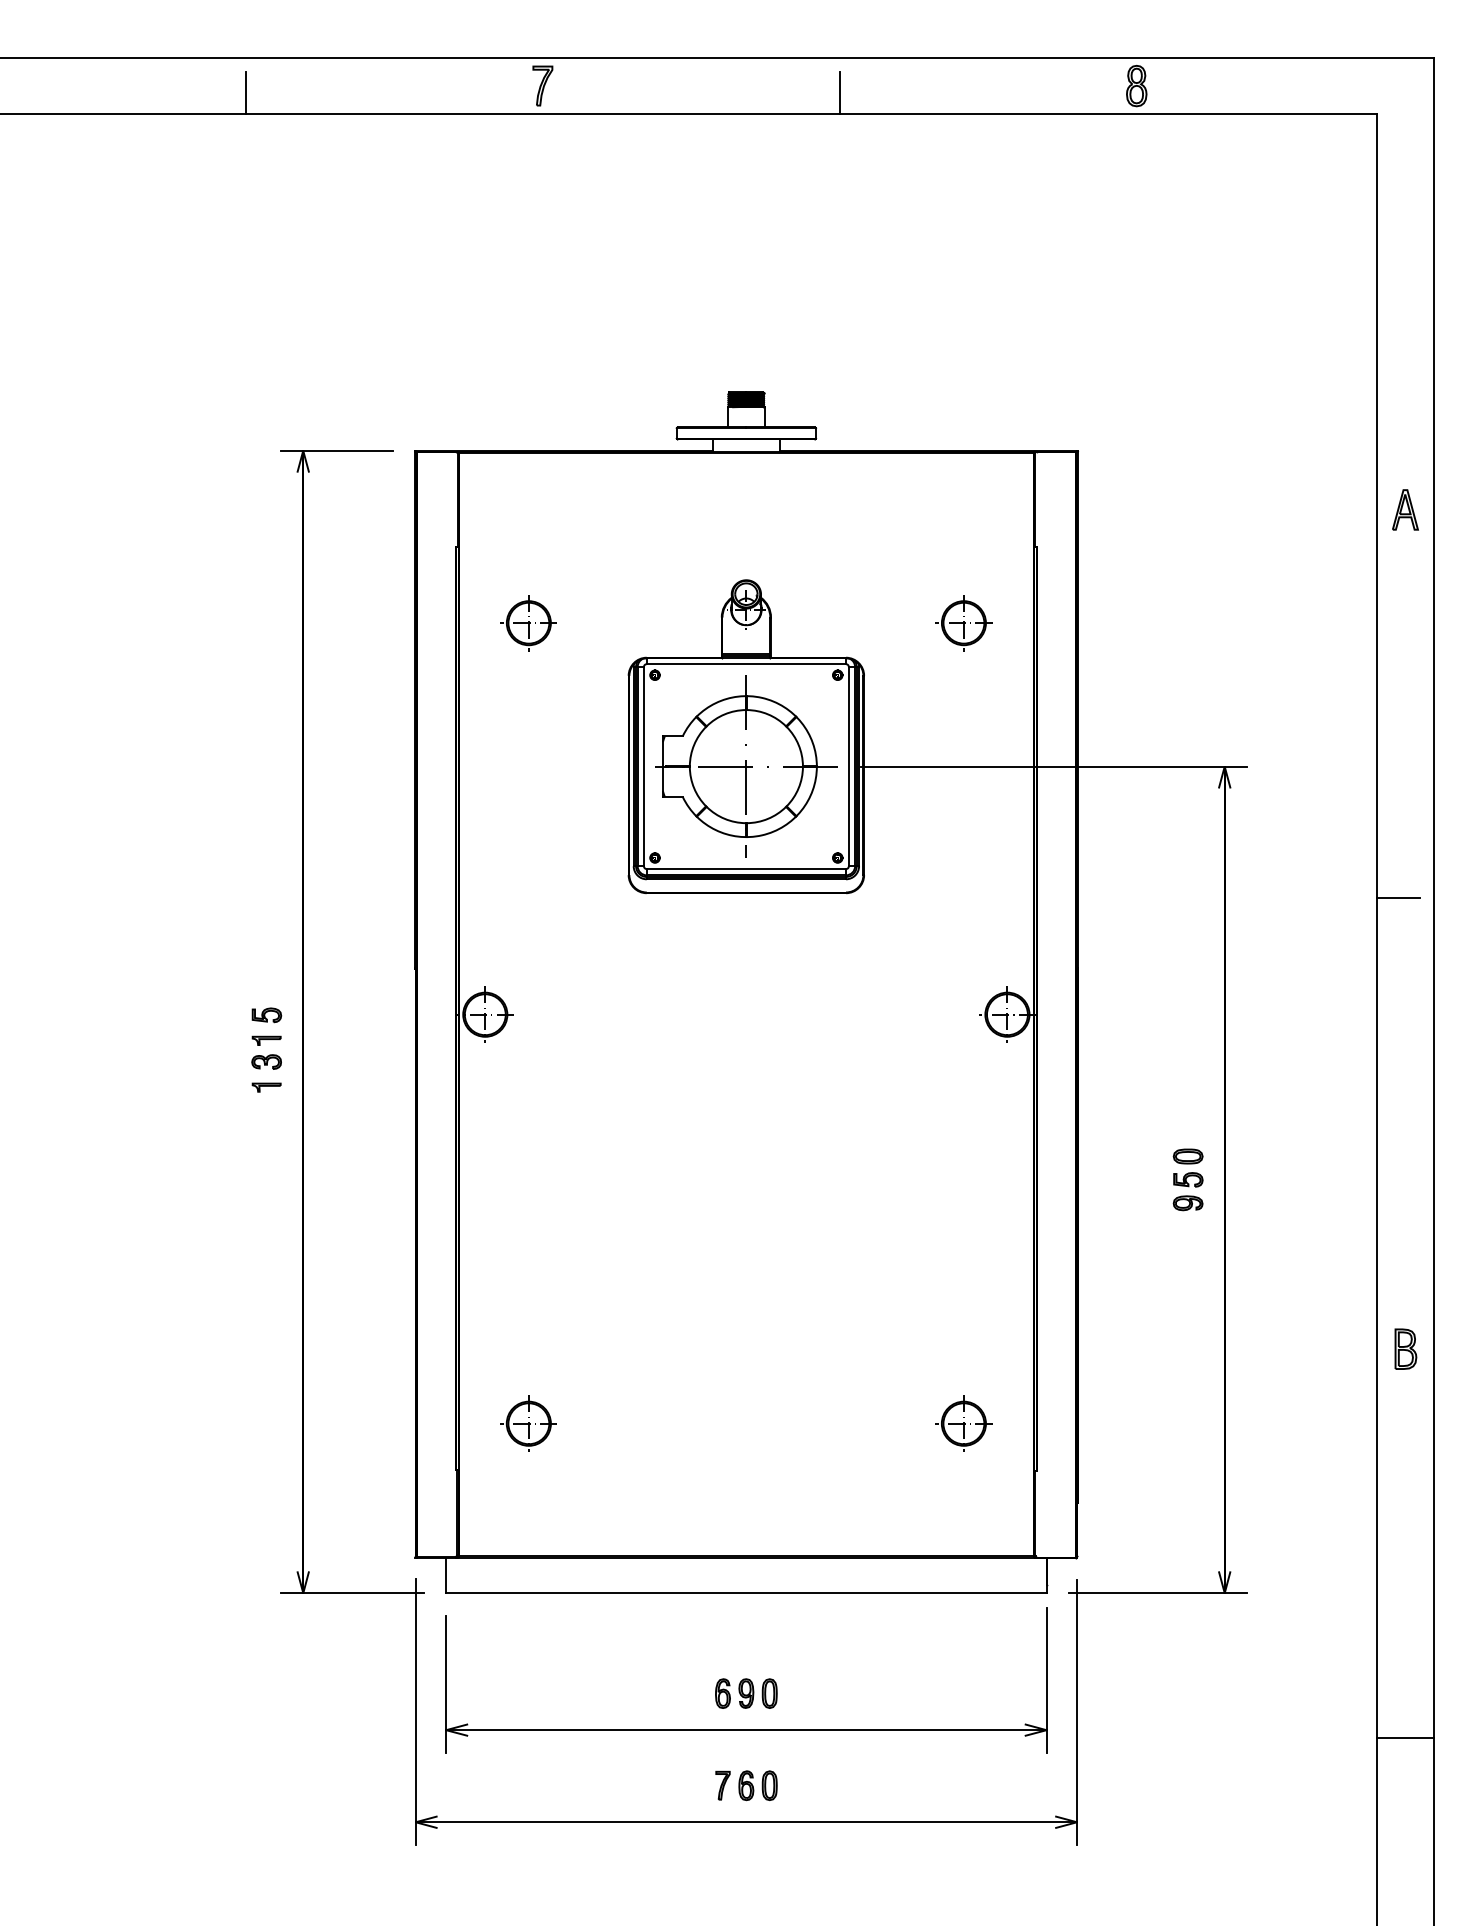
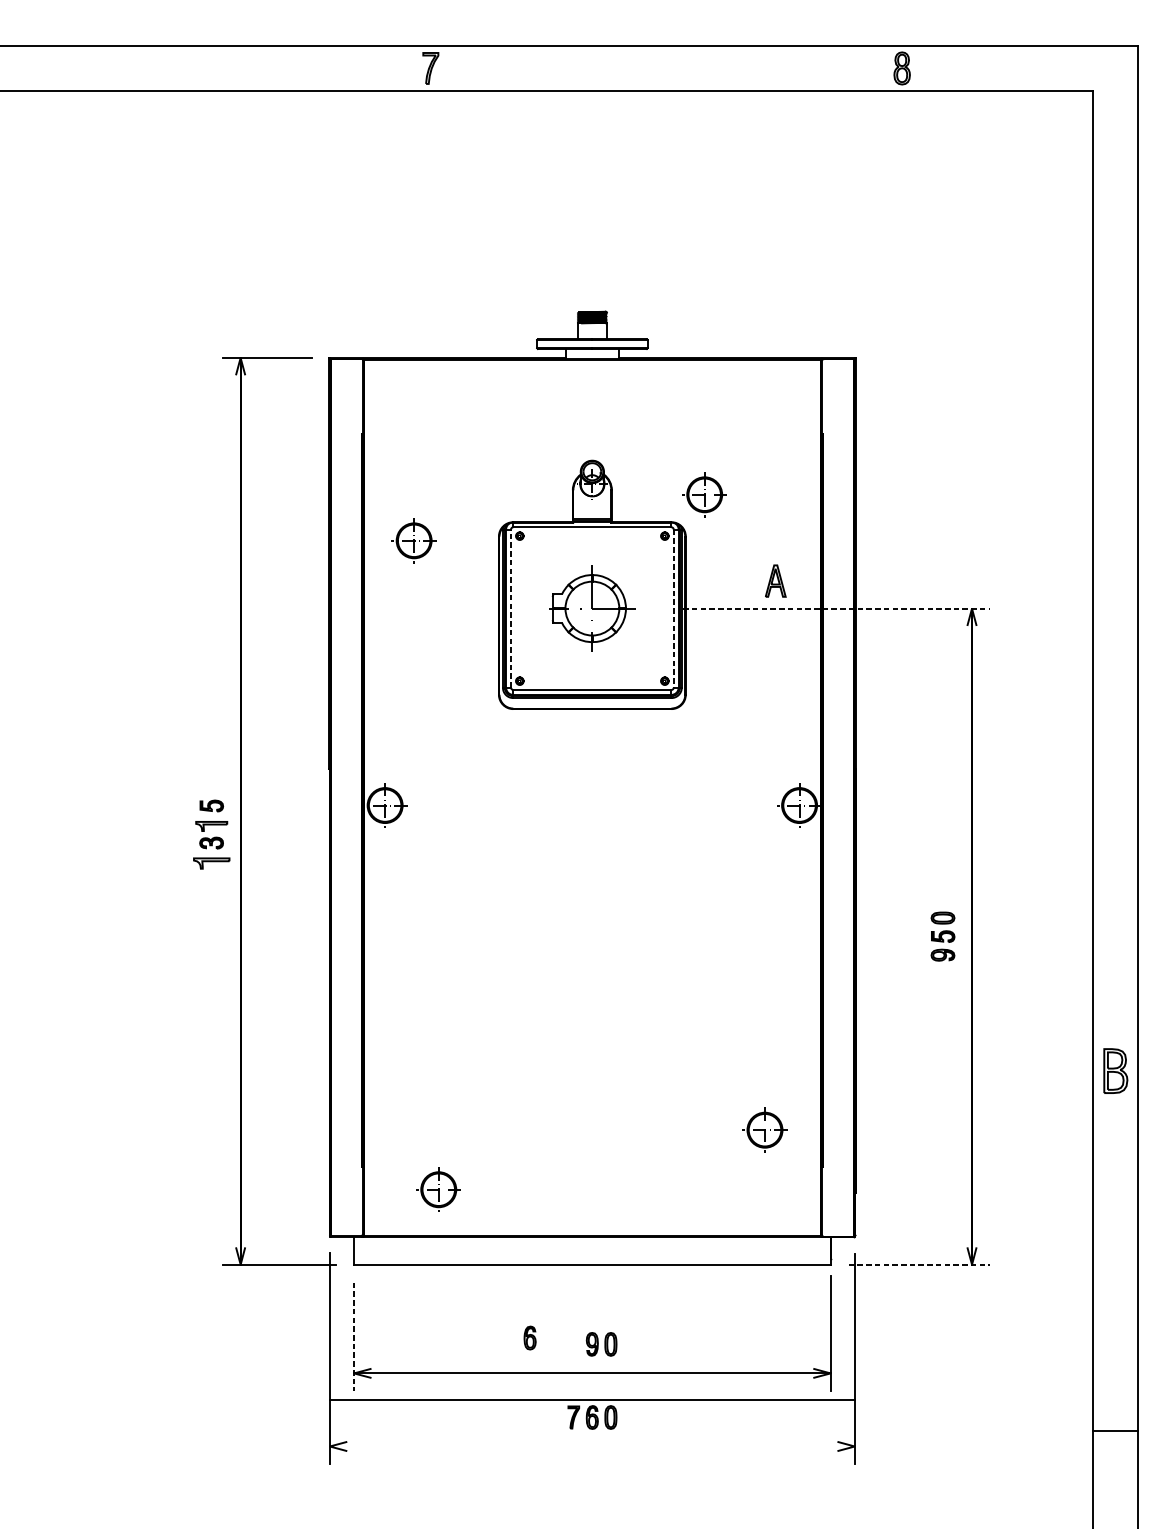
line: (245, 92) -> (194, 73), removed
line: (839, 92) -> (666, 73), removed
part: (1405, 509) -> (775, 580), moved
part: (528, 623) -> (413, 541), moved
part: (963, 623) -> (704, 495), moved
line: (643, 766) -> (510, 608), solid -> dashed
part: (746, 766) -> (592, 608), size x0.6
line: (848, 766) -> (673, 608), solid -> dashed
line: (1054, 766) -> (836, 608), solid -> dashed
line: (1398, 898) -> (1109, 713), removed
part: (266, 1040) -> (211, 826), size x1.4
part: (266, 1087) -> (211, 863), size x1.6
part: (1405, 1348) -> (1115, 1070), size x1.4
part: (528, 1423) -> (438, 1189), moved
line: (1158, 1593) -> (919, 1264), solid -> dashed
line: (446, 1684) -> (354, 1337), solid -> dashed
part: (722, 1693) -> (529, 1337), moved
line: (1405, 1737) -> (1115, 1430), moved
line: (746, 1822) -> (592, 1400), moved

